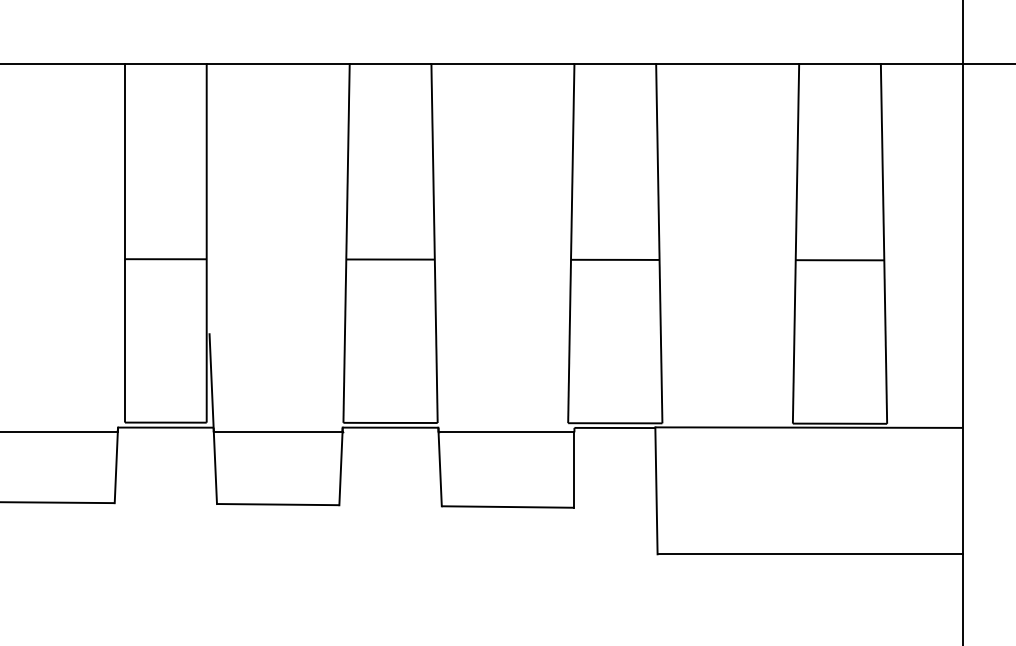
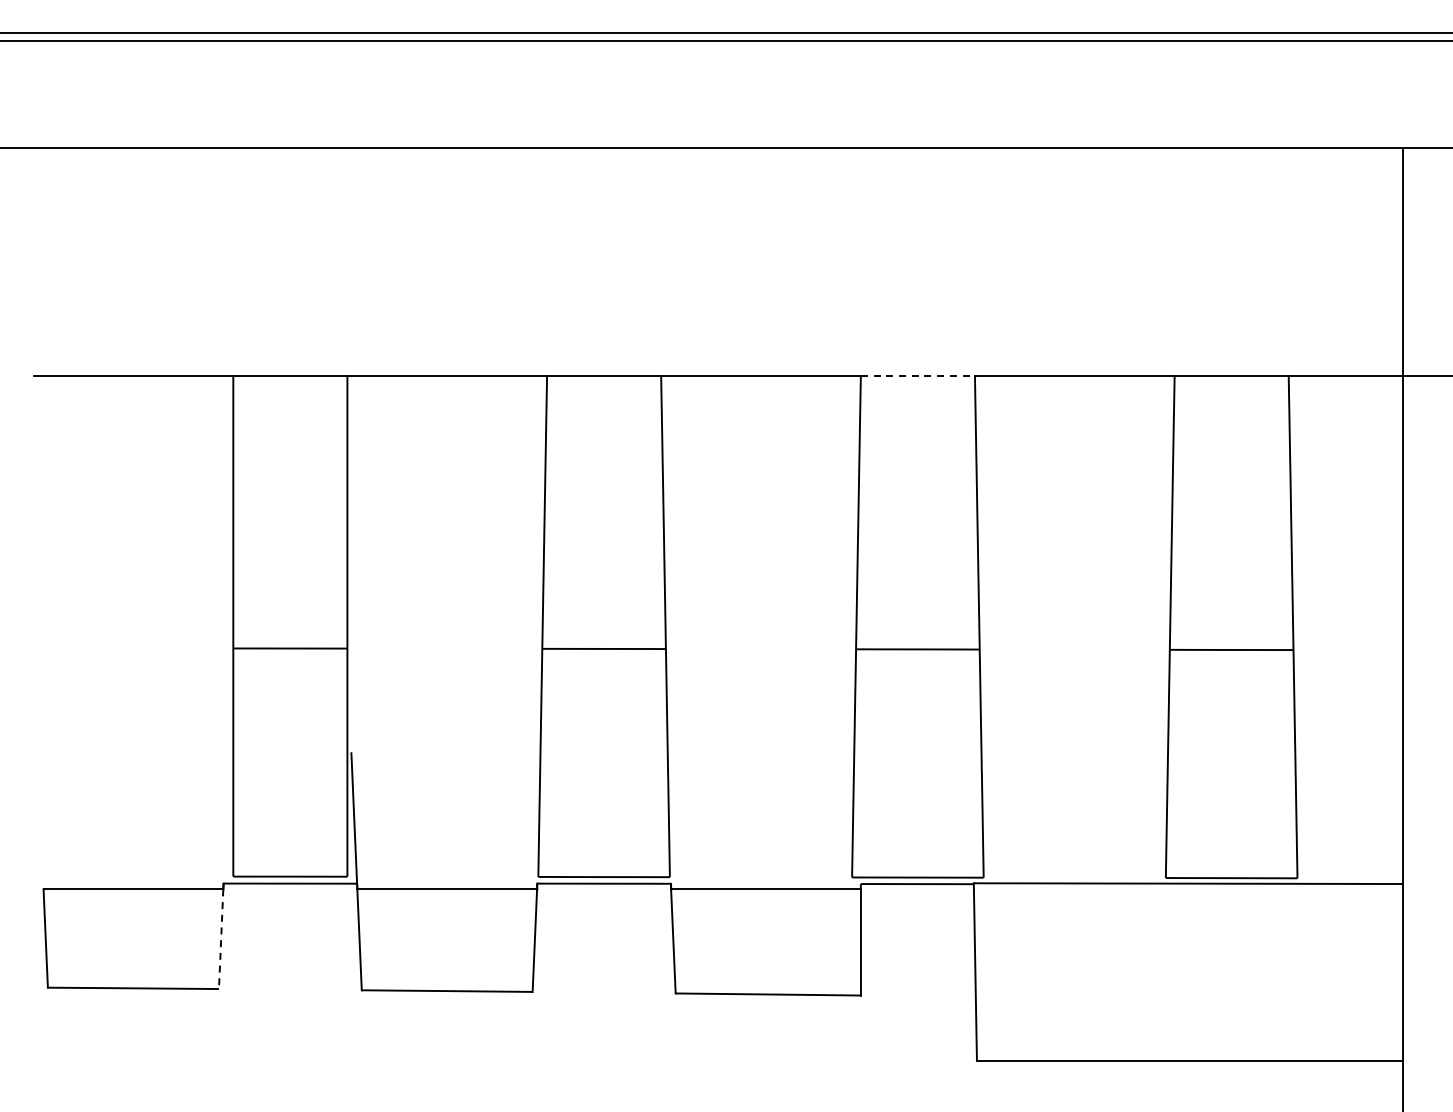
line: (615, 63) -> (918, 375), solid -> dashed
line: (116, 467) -> (221, 939), solid -> dashed

